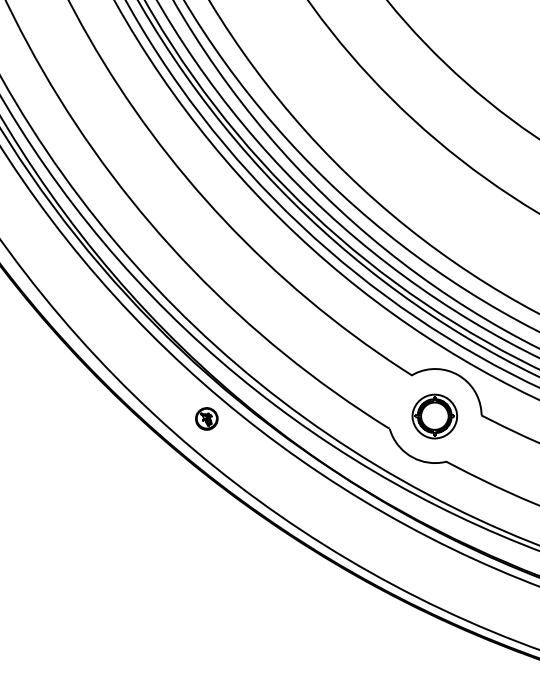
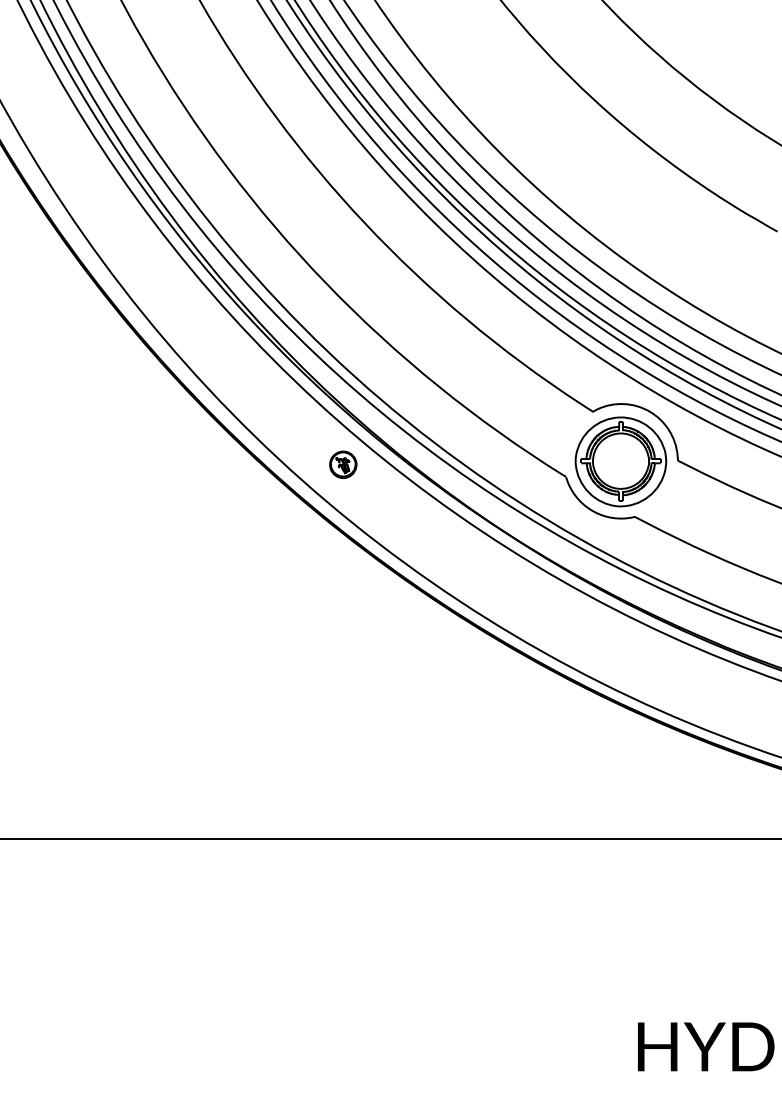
part: (434, 416) -> (620, 461), size x1.67

